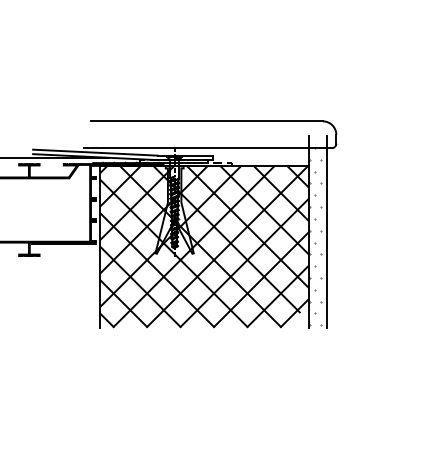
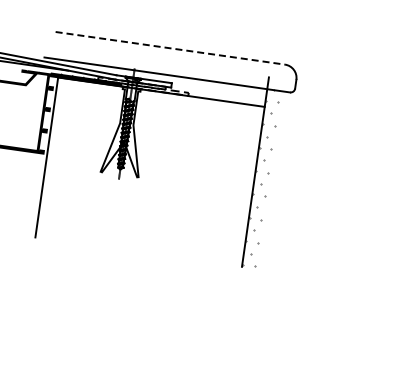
line: (207, 121) -> (170, 48), solid -> dashed
line: (326, 231) -> (273, 174), removed
hatch: (204, 246) -> (150, 171), removed

